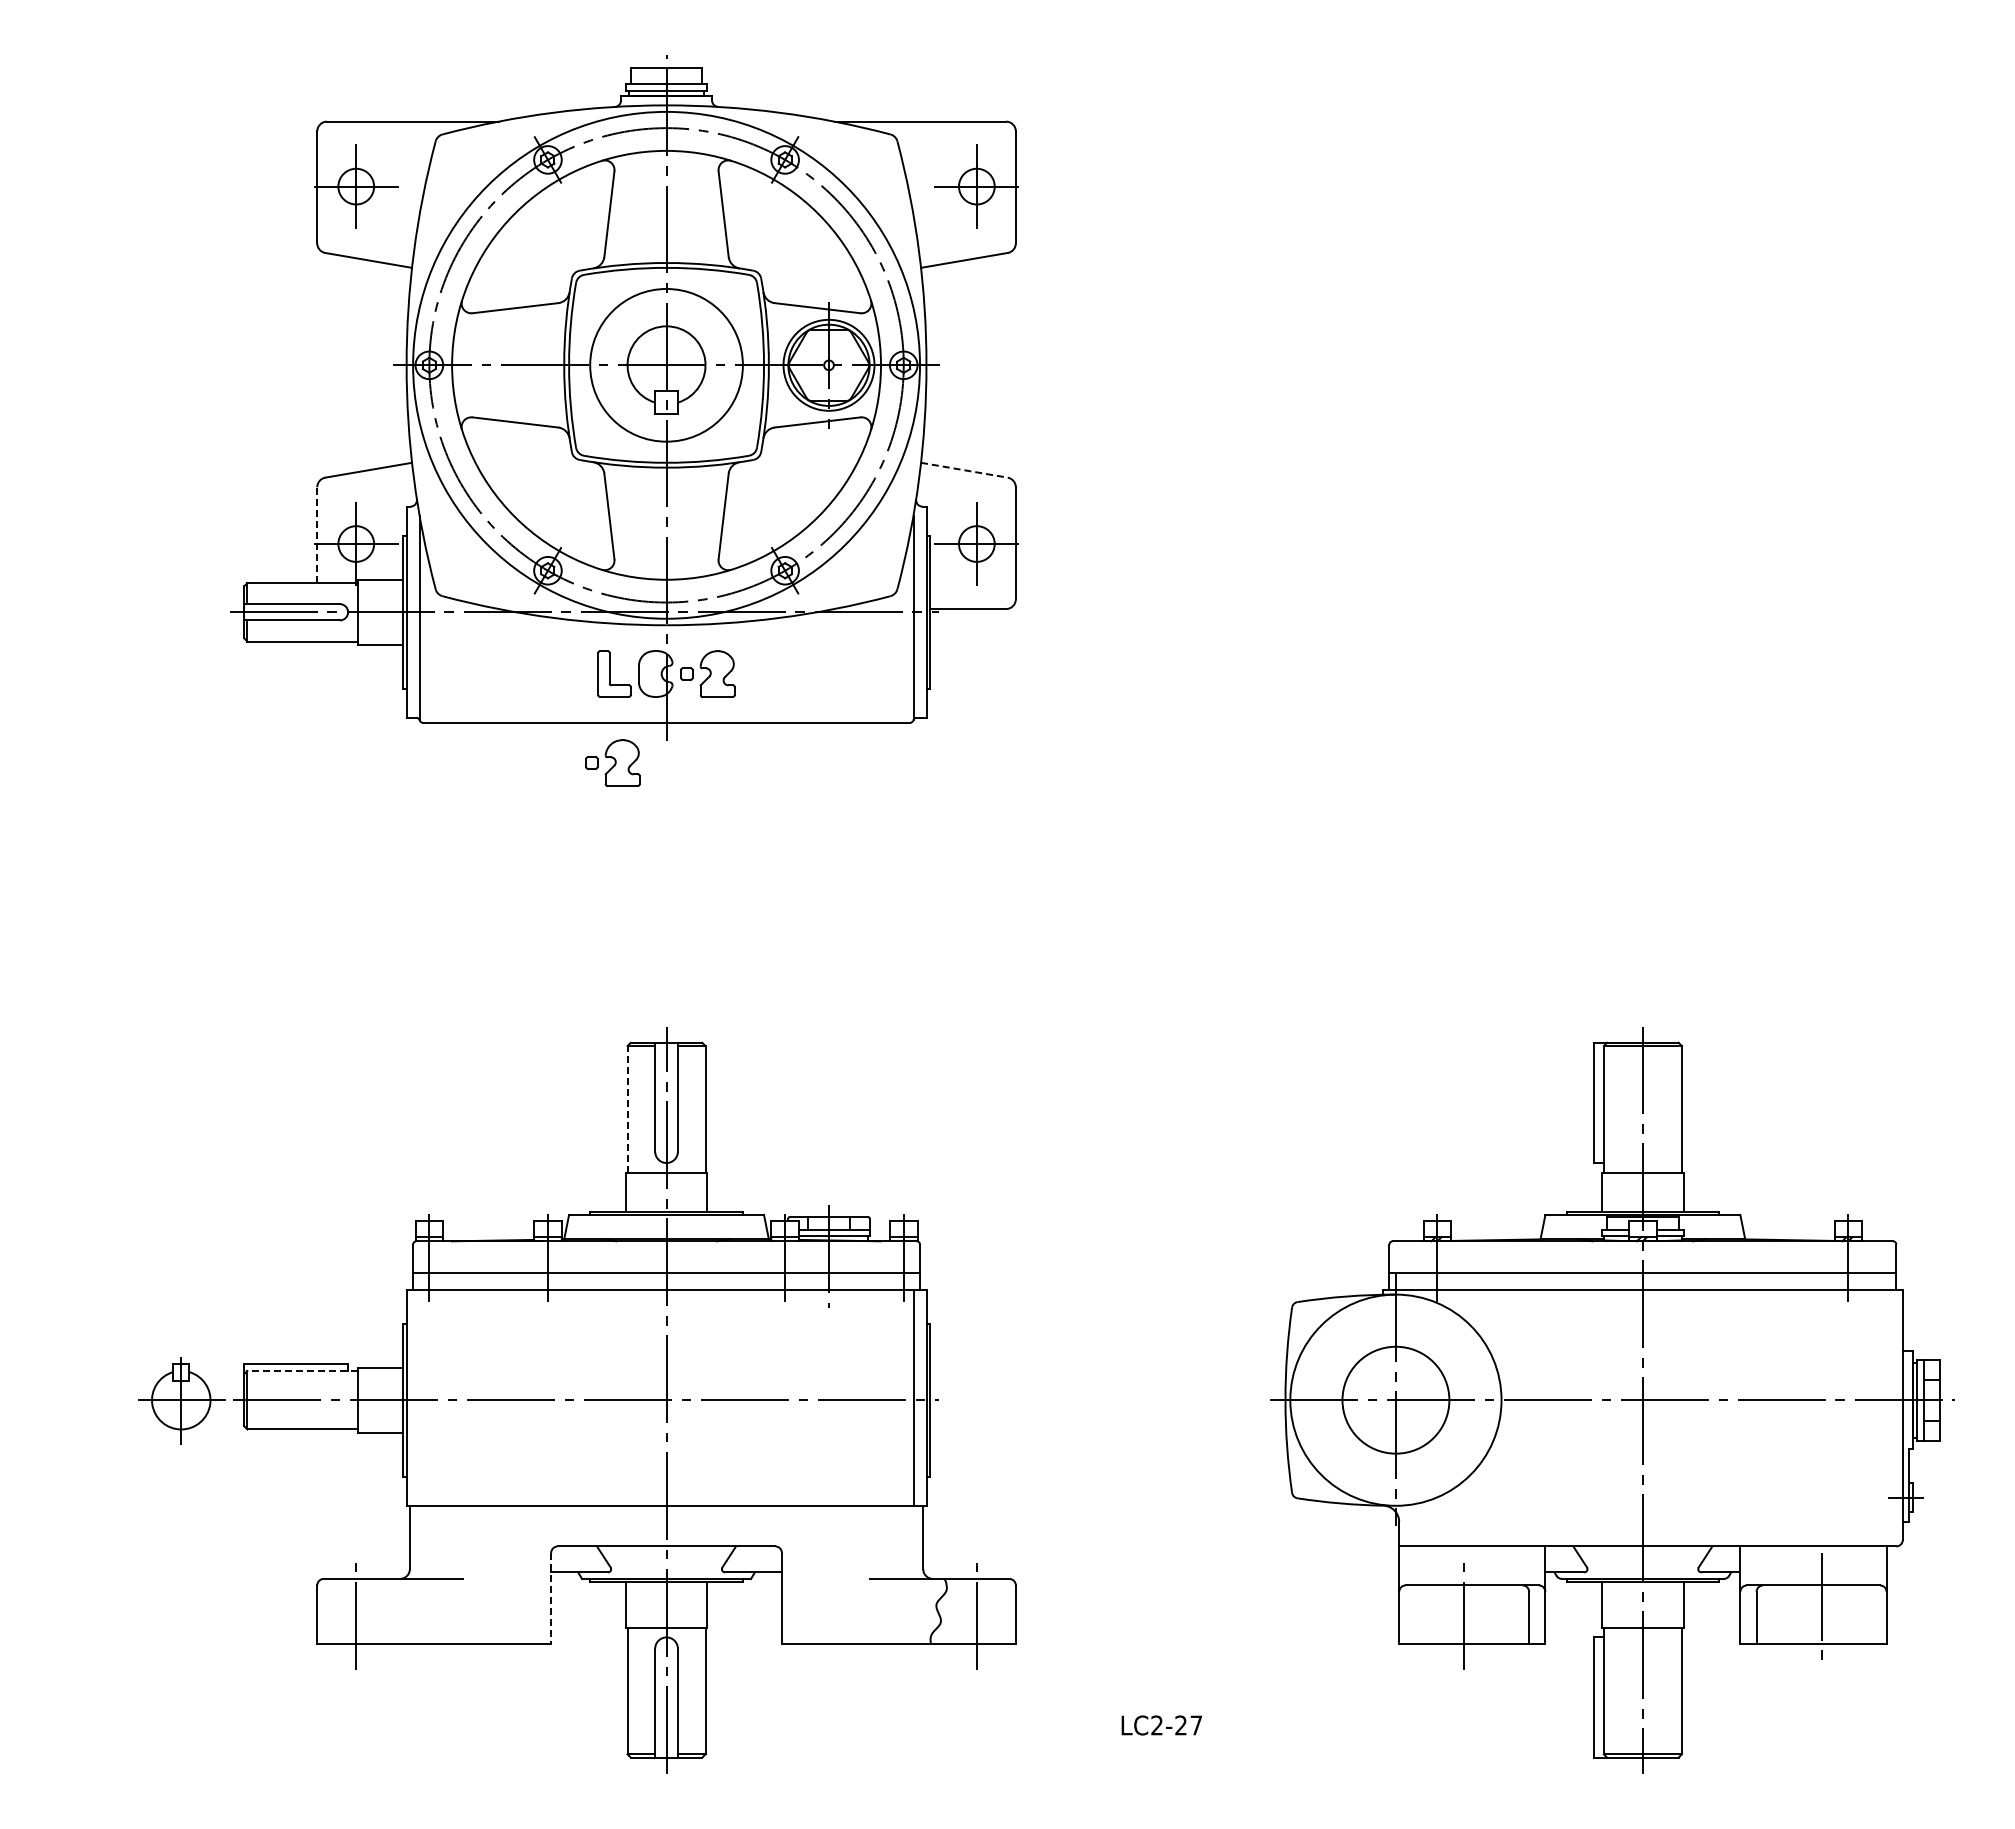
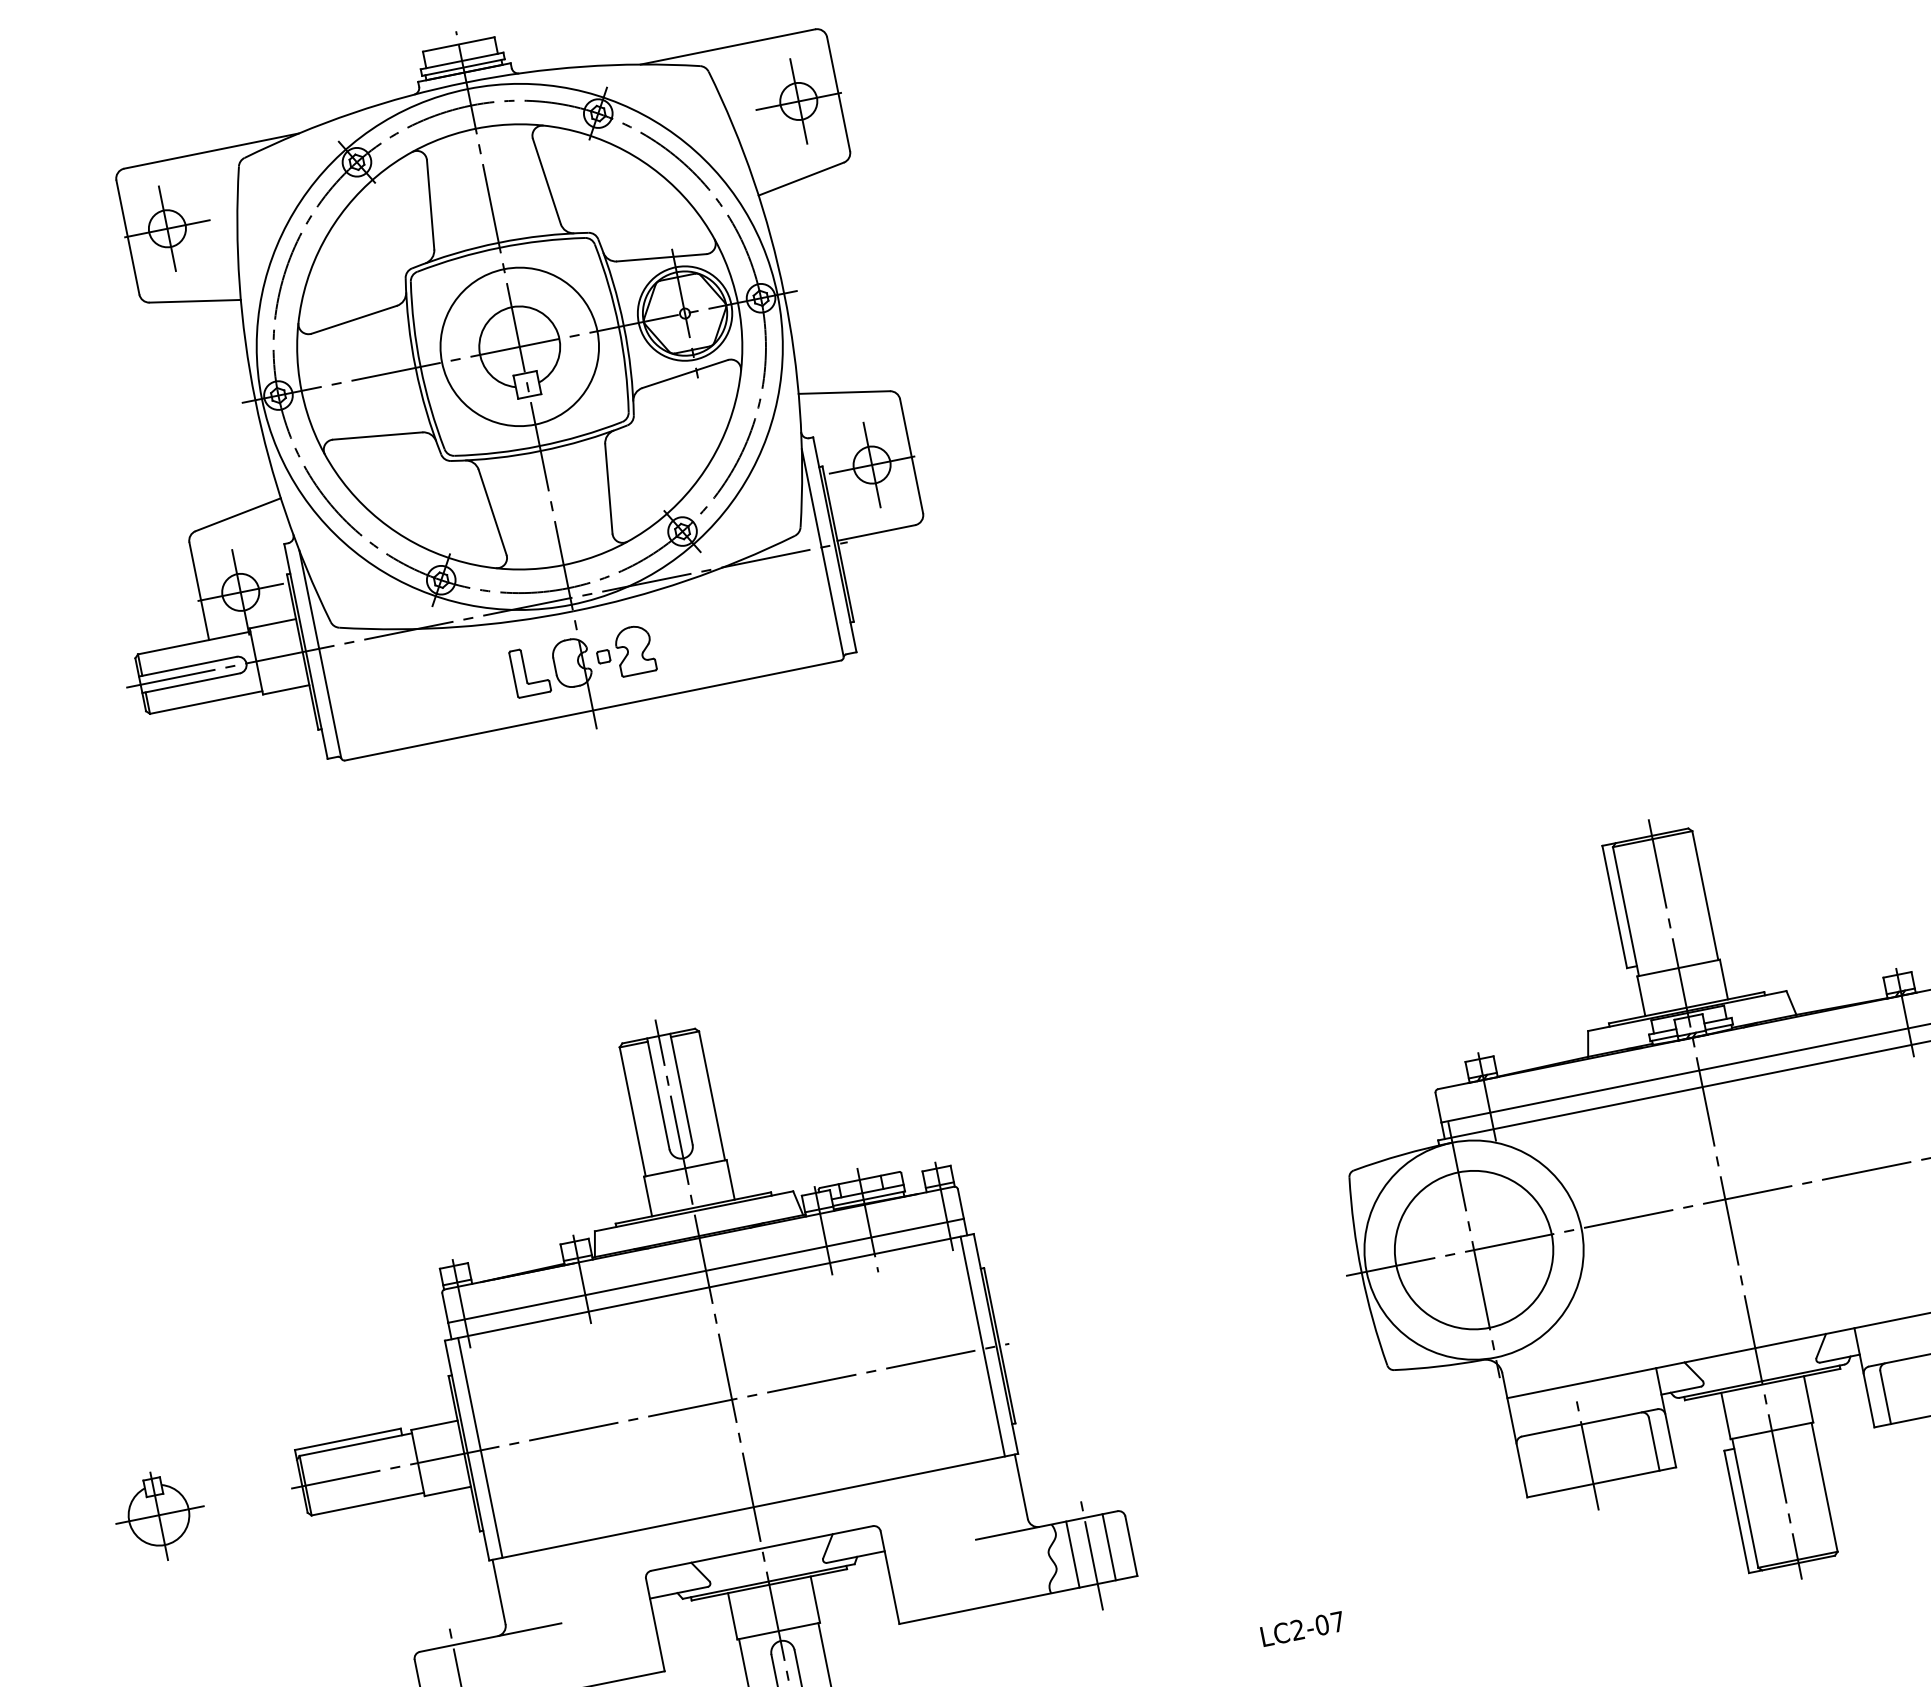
line: (964, 470) -> (844, 392), dashed -> solid
line: (317, 535) -> (199, 591), dashed -> solid
part: (612, 762) -> (546, 762), removed
line: (627, 1108) -> (632, 1110), dashed -> solid
line: (302, 1370) -> (355, 1444), dashed -> solid
line: (419, 1397) -> (480, 1447), added
circle: (1395, 1399) -> (1473, 1249), size x1.43
part: (181, 1400) -> (159, 1515), moved
line: (551, 1598) -> (655, 1625), dashed -> solid
line: (958, 1610) -> (1072, 1553), added
line: (994, 1610) -> (1108, 1546), added
text: (1181, 1725) -> (1322, 1625), LC2-27 -> LC2-07

